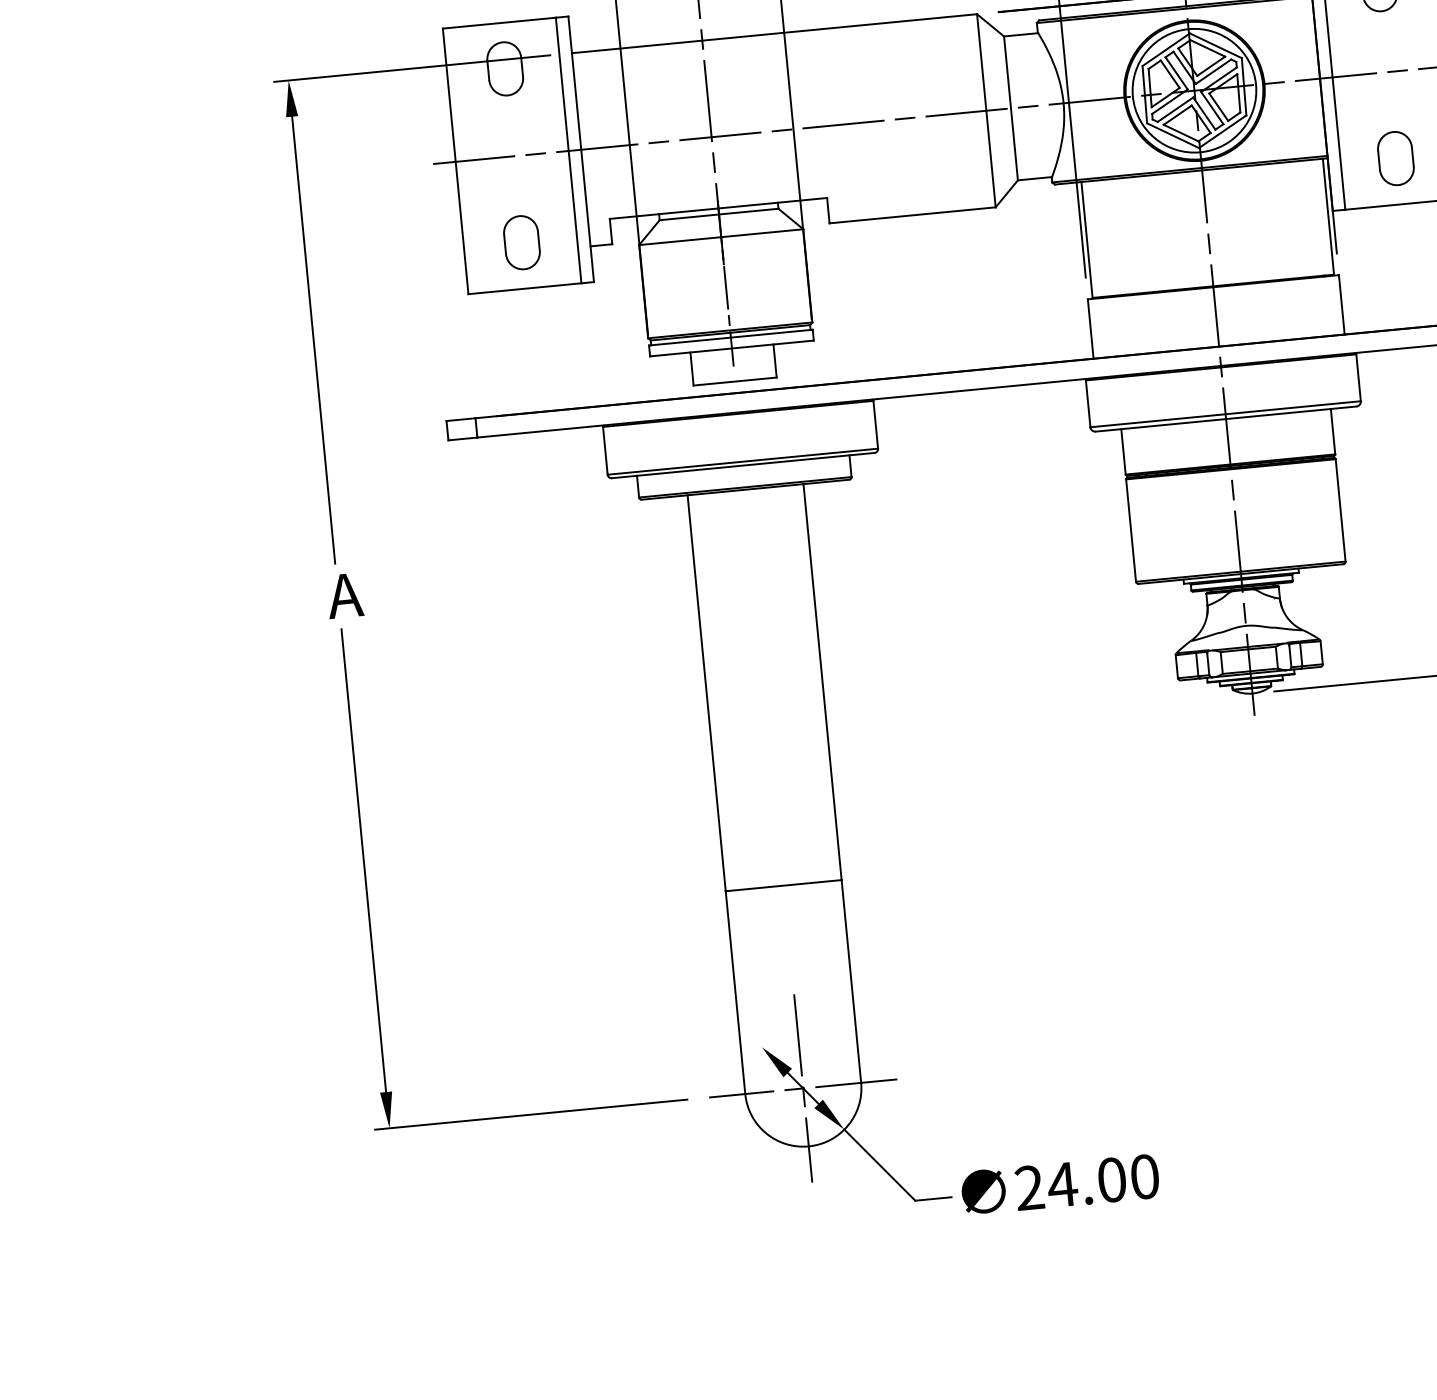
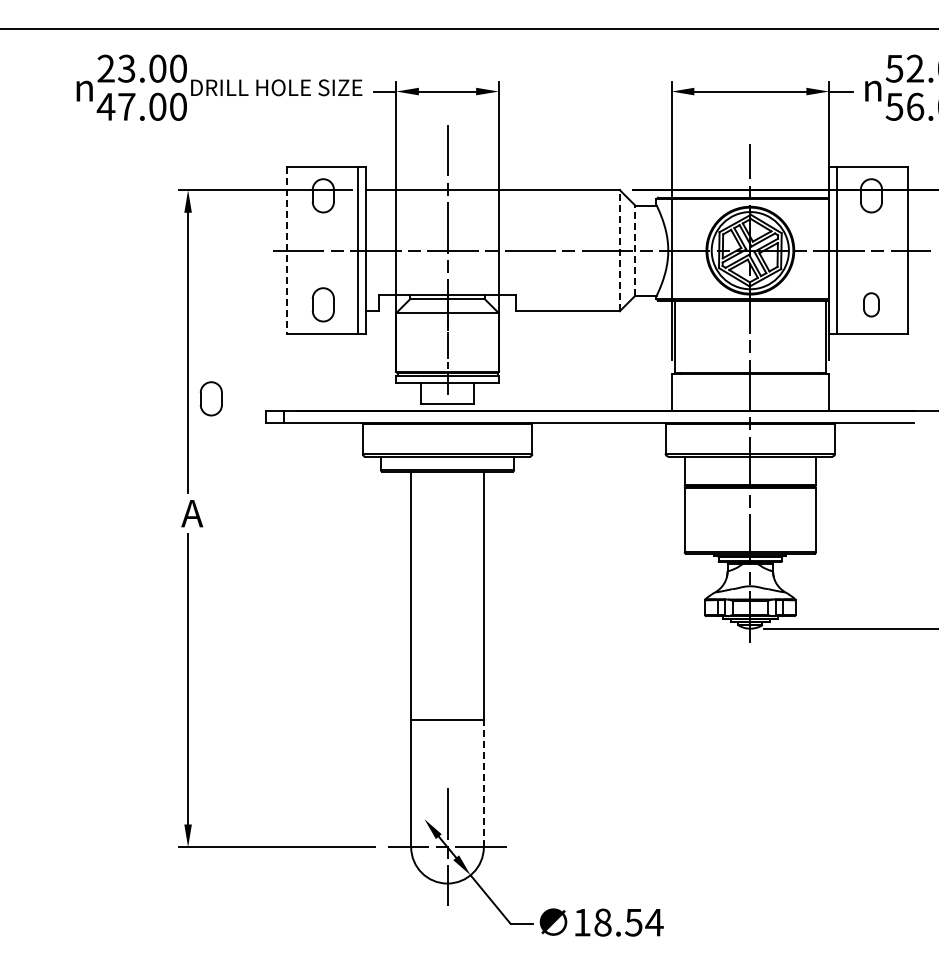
line: (1011, 108) -> (635, 250), solid -> dashed
line: (985, 110) -> (619, 250), solid -> dashed
part: (1395, 157) -> (871, 304), size x0.7
line: (456, 161) -> (287, 250), solid -> dashed
part: (356, 409) -> (210, 398), added
line: (850, 981) -> (483, 783), solid -> dashed
text: (1087, 1182) -> (618, 922), 24.00 -> 18.54

